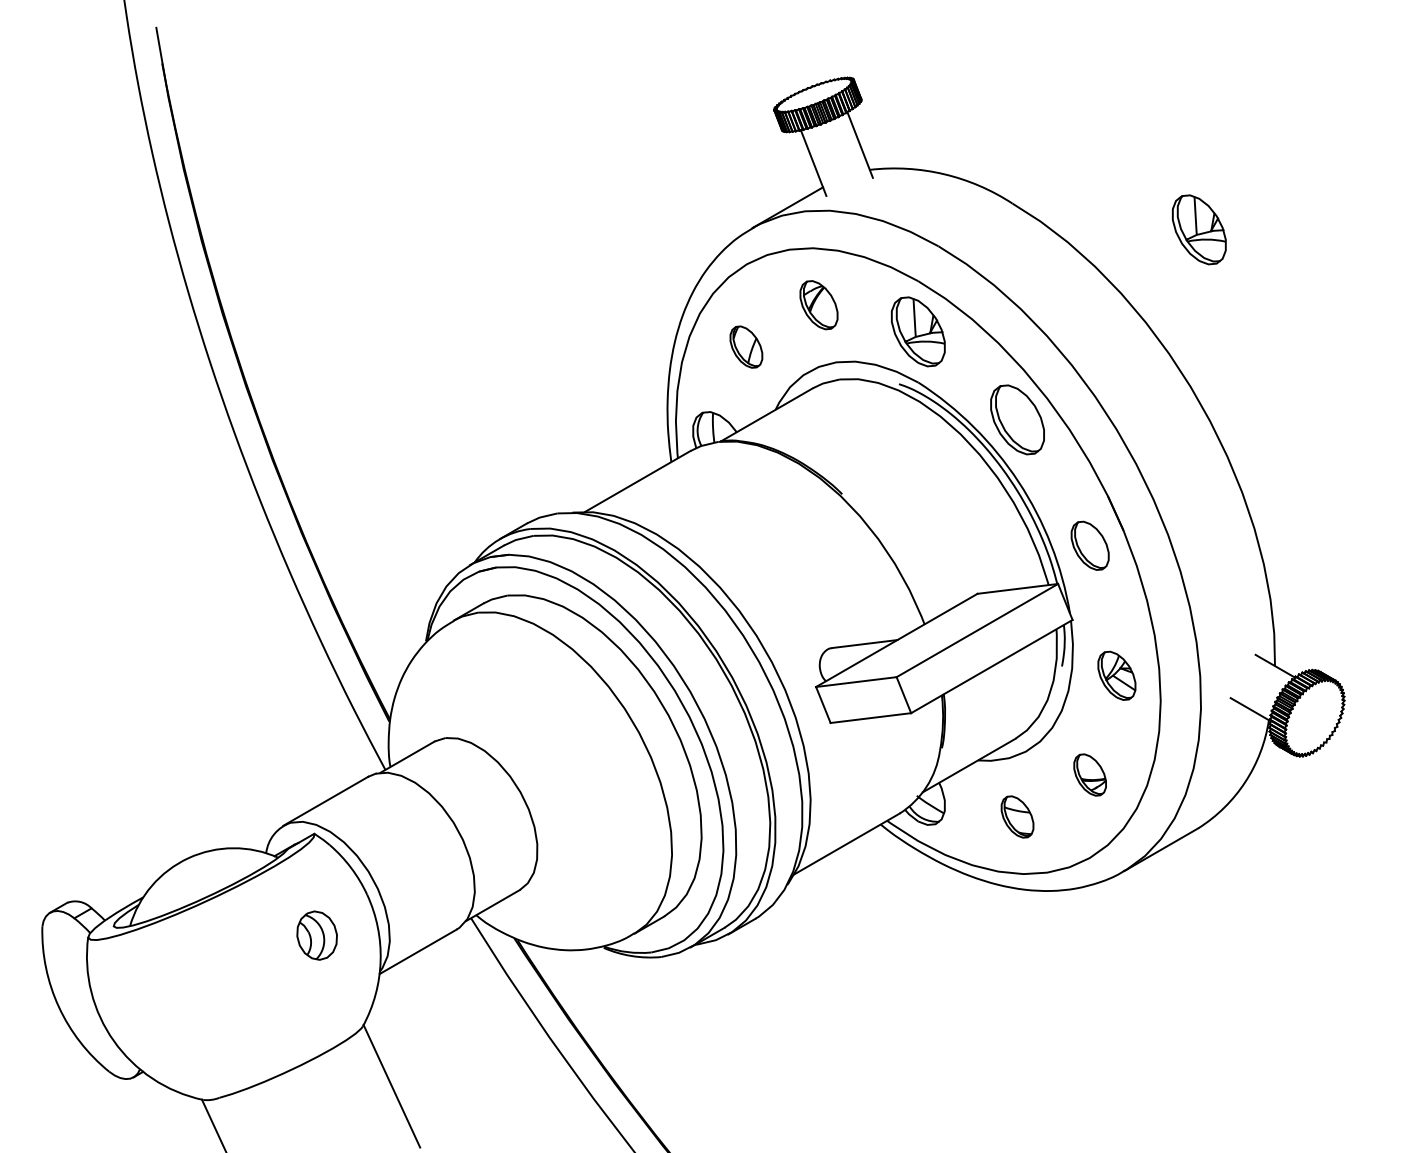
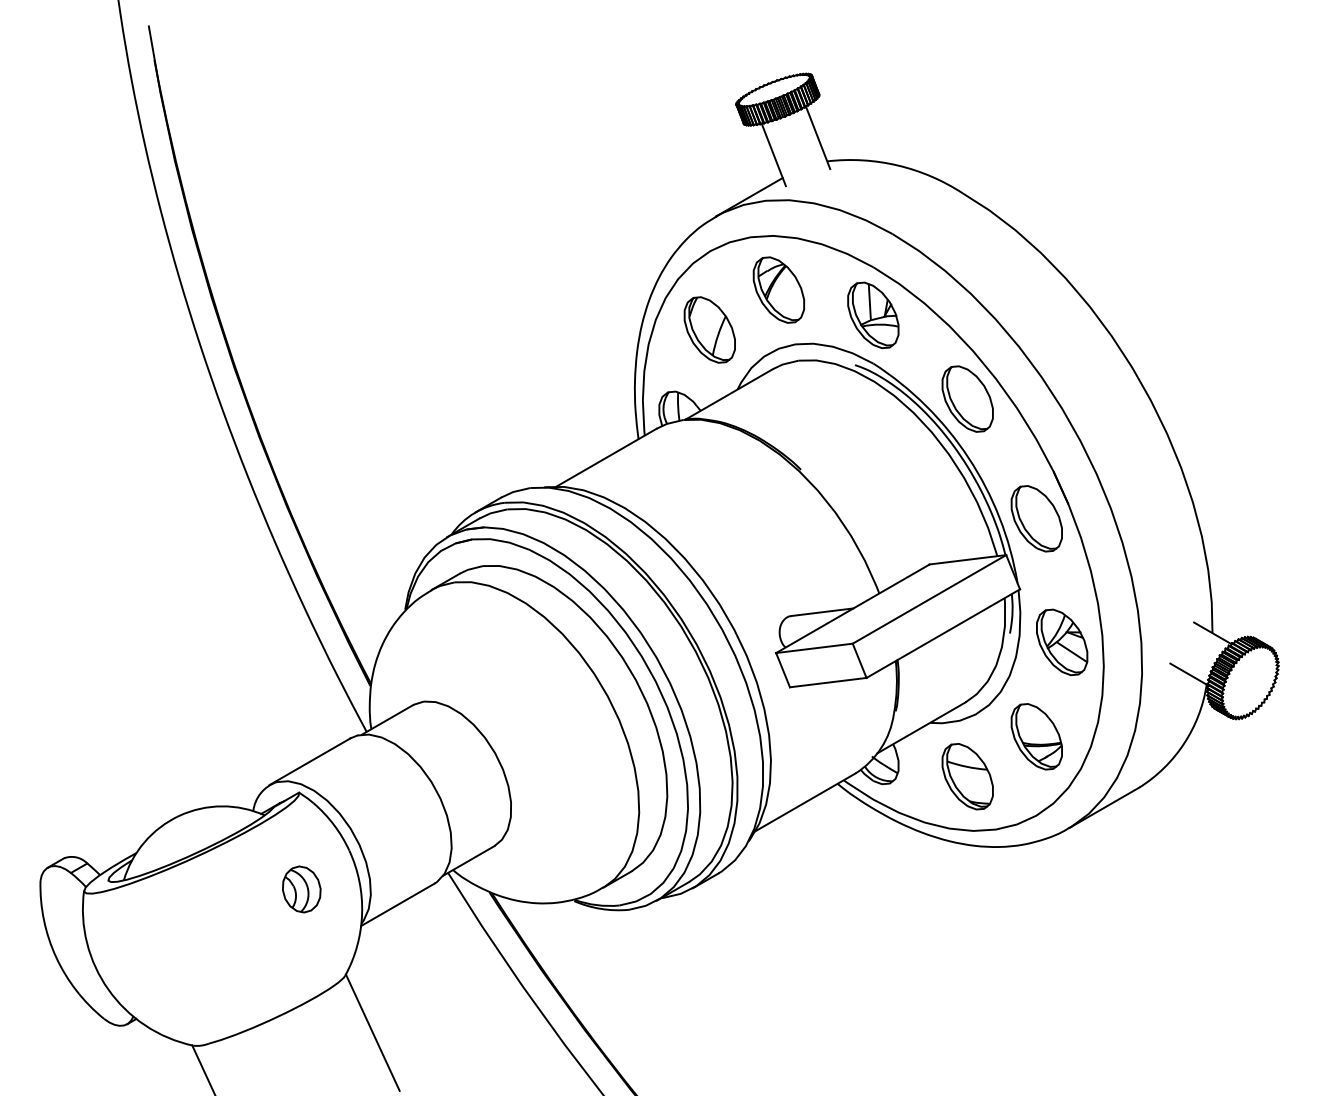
part: (1199, 229) -> (1140, 218), removed
part: (818, 304) -> (778, 289), size x1.43
part: (746, 346) -> (709, 329), size x1.67
part: (1089, 545) -> (1036, 518), size x1.43
part: (1116, 675) -> (1061, 642), size x1.43
part: (1089, 774) -> (1036, 736), size x1.67
part: (1017, 816) -> (967, 776), size x1.67

